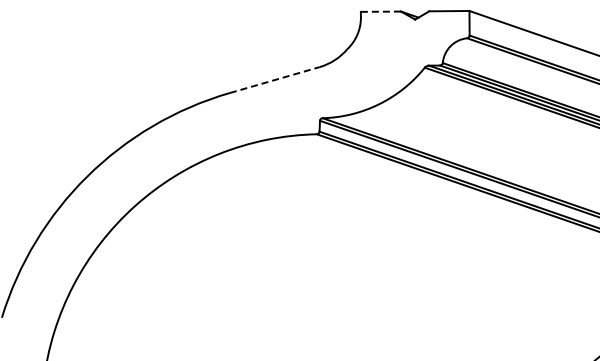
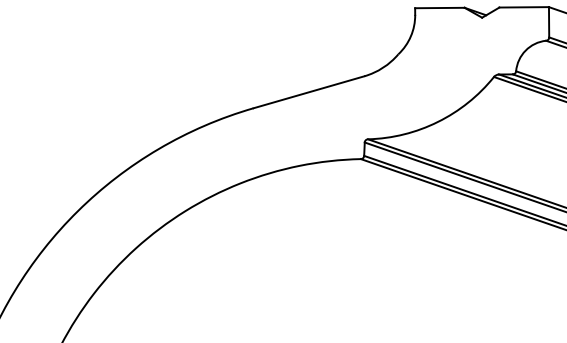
line: (381, 11) -> (440, 7), dashed -> solid
line: (274, 80) -> (308, 92), dashed -> solid

